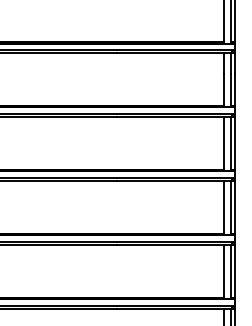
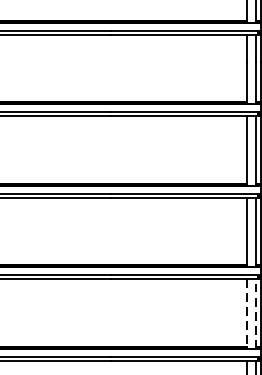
line: (230, 271) -> (255, 313), solid -> dashed
line: (224, 272) -> (247, 314), solid -> dashed

